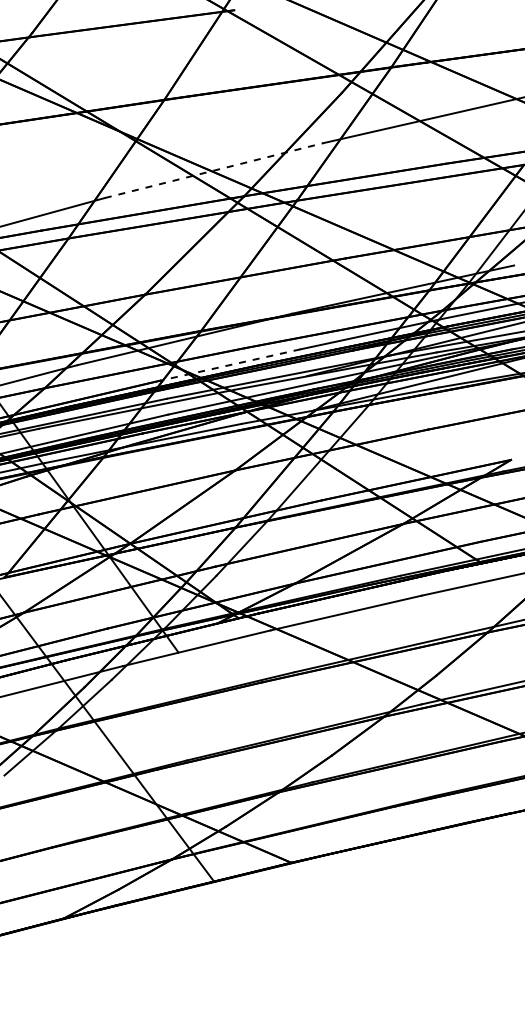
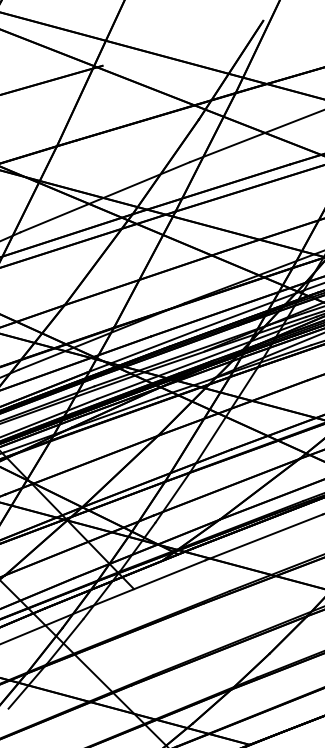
line: (214, 170) -> (105, 197), dashed -> solid
line: (230, 365) -> (141, 352), dashed -> solid

